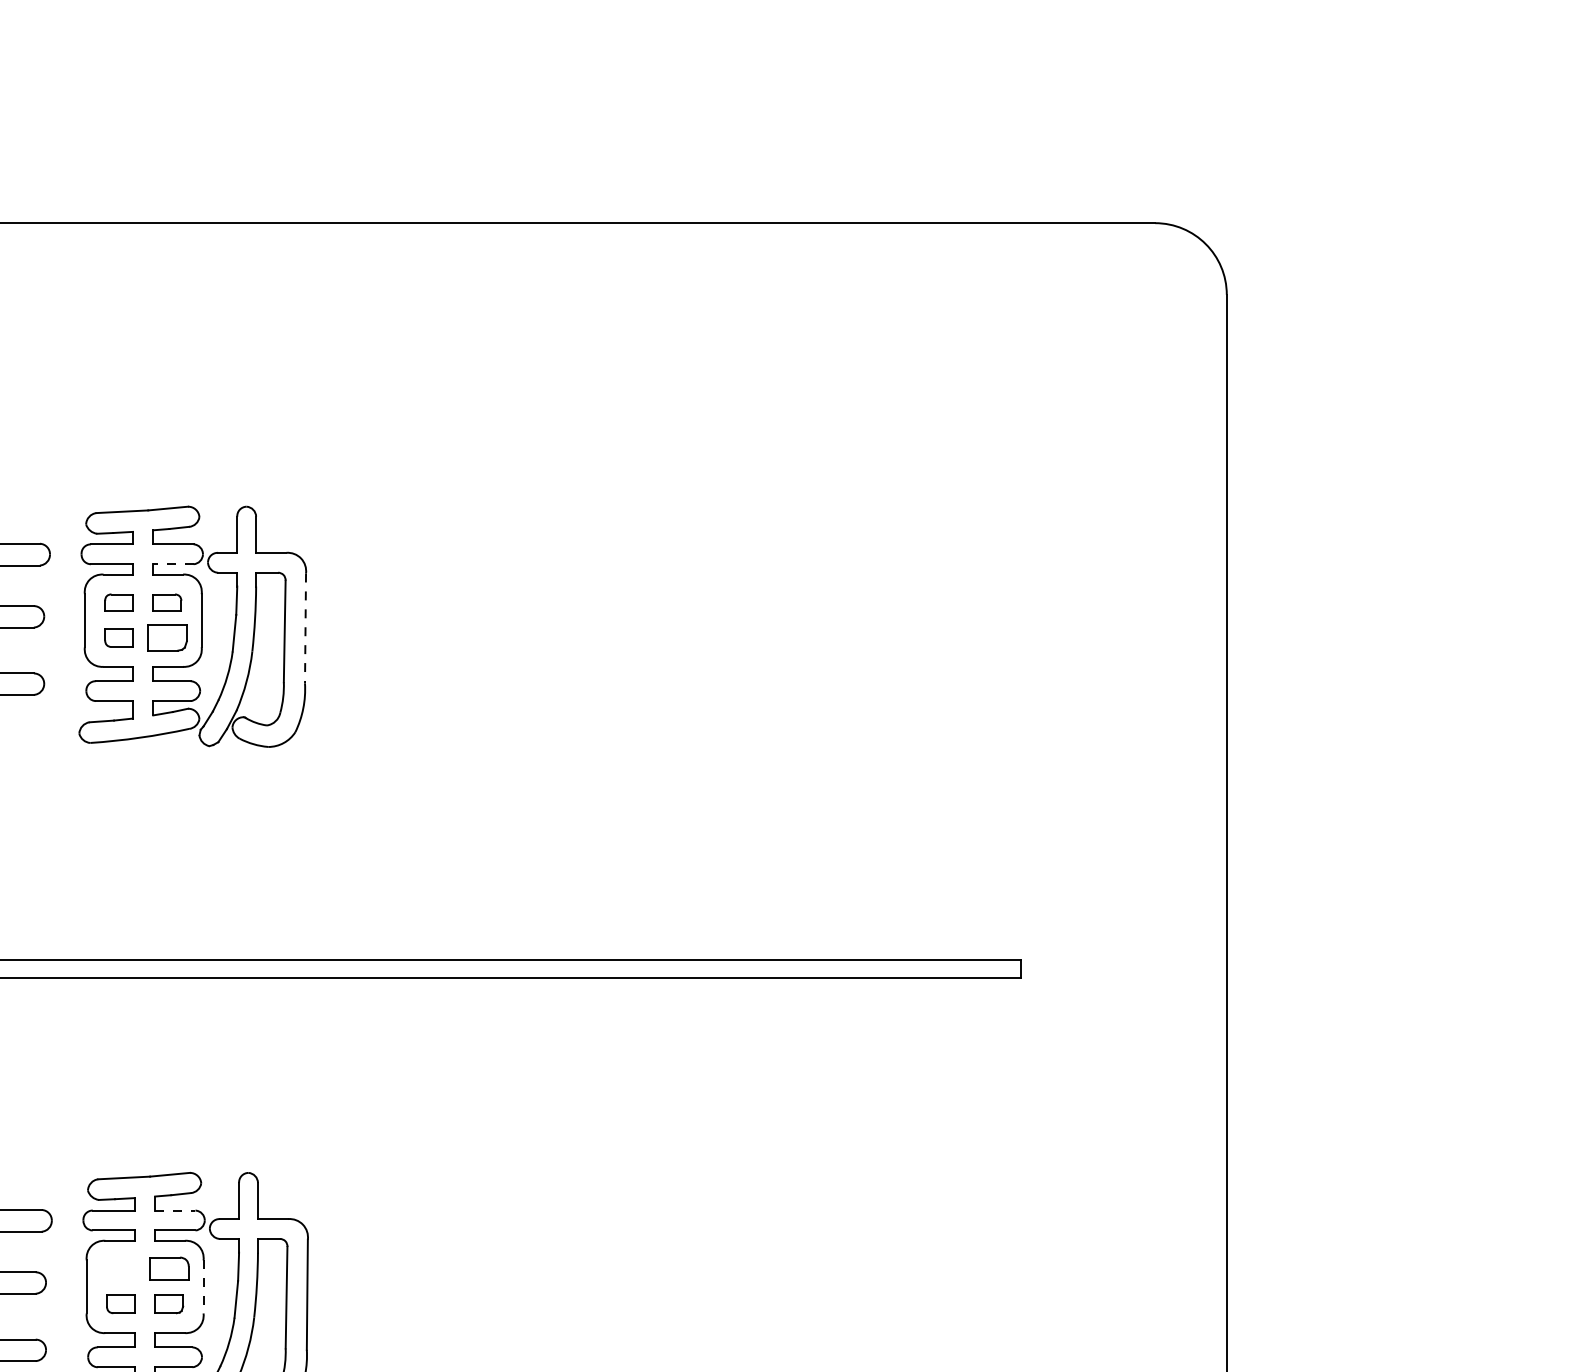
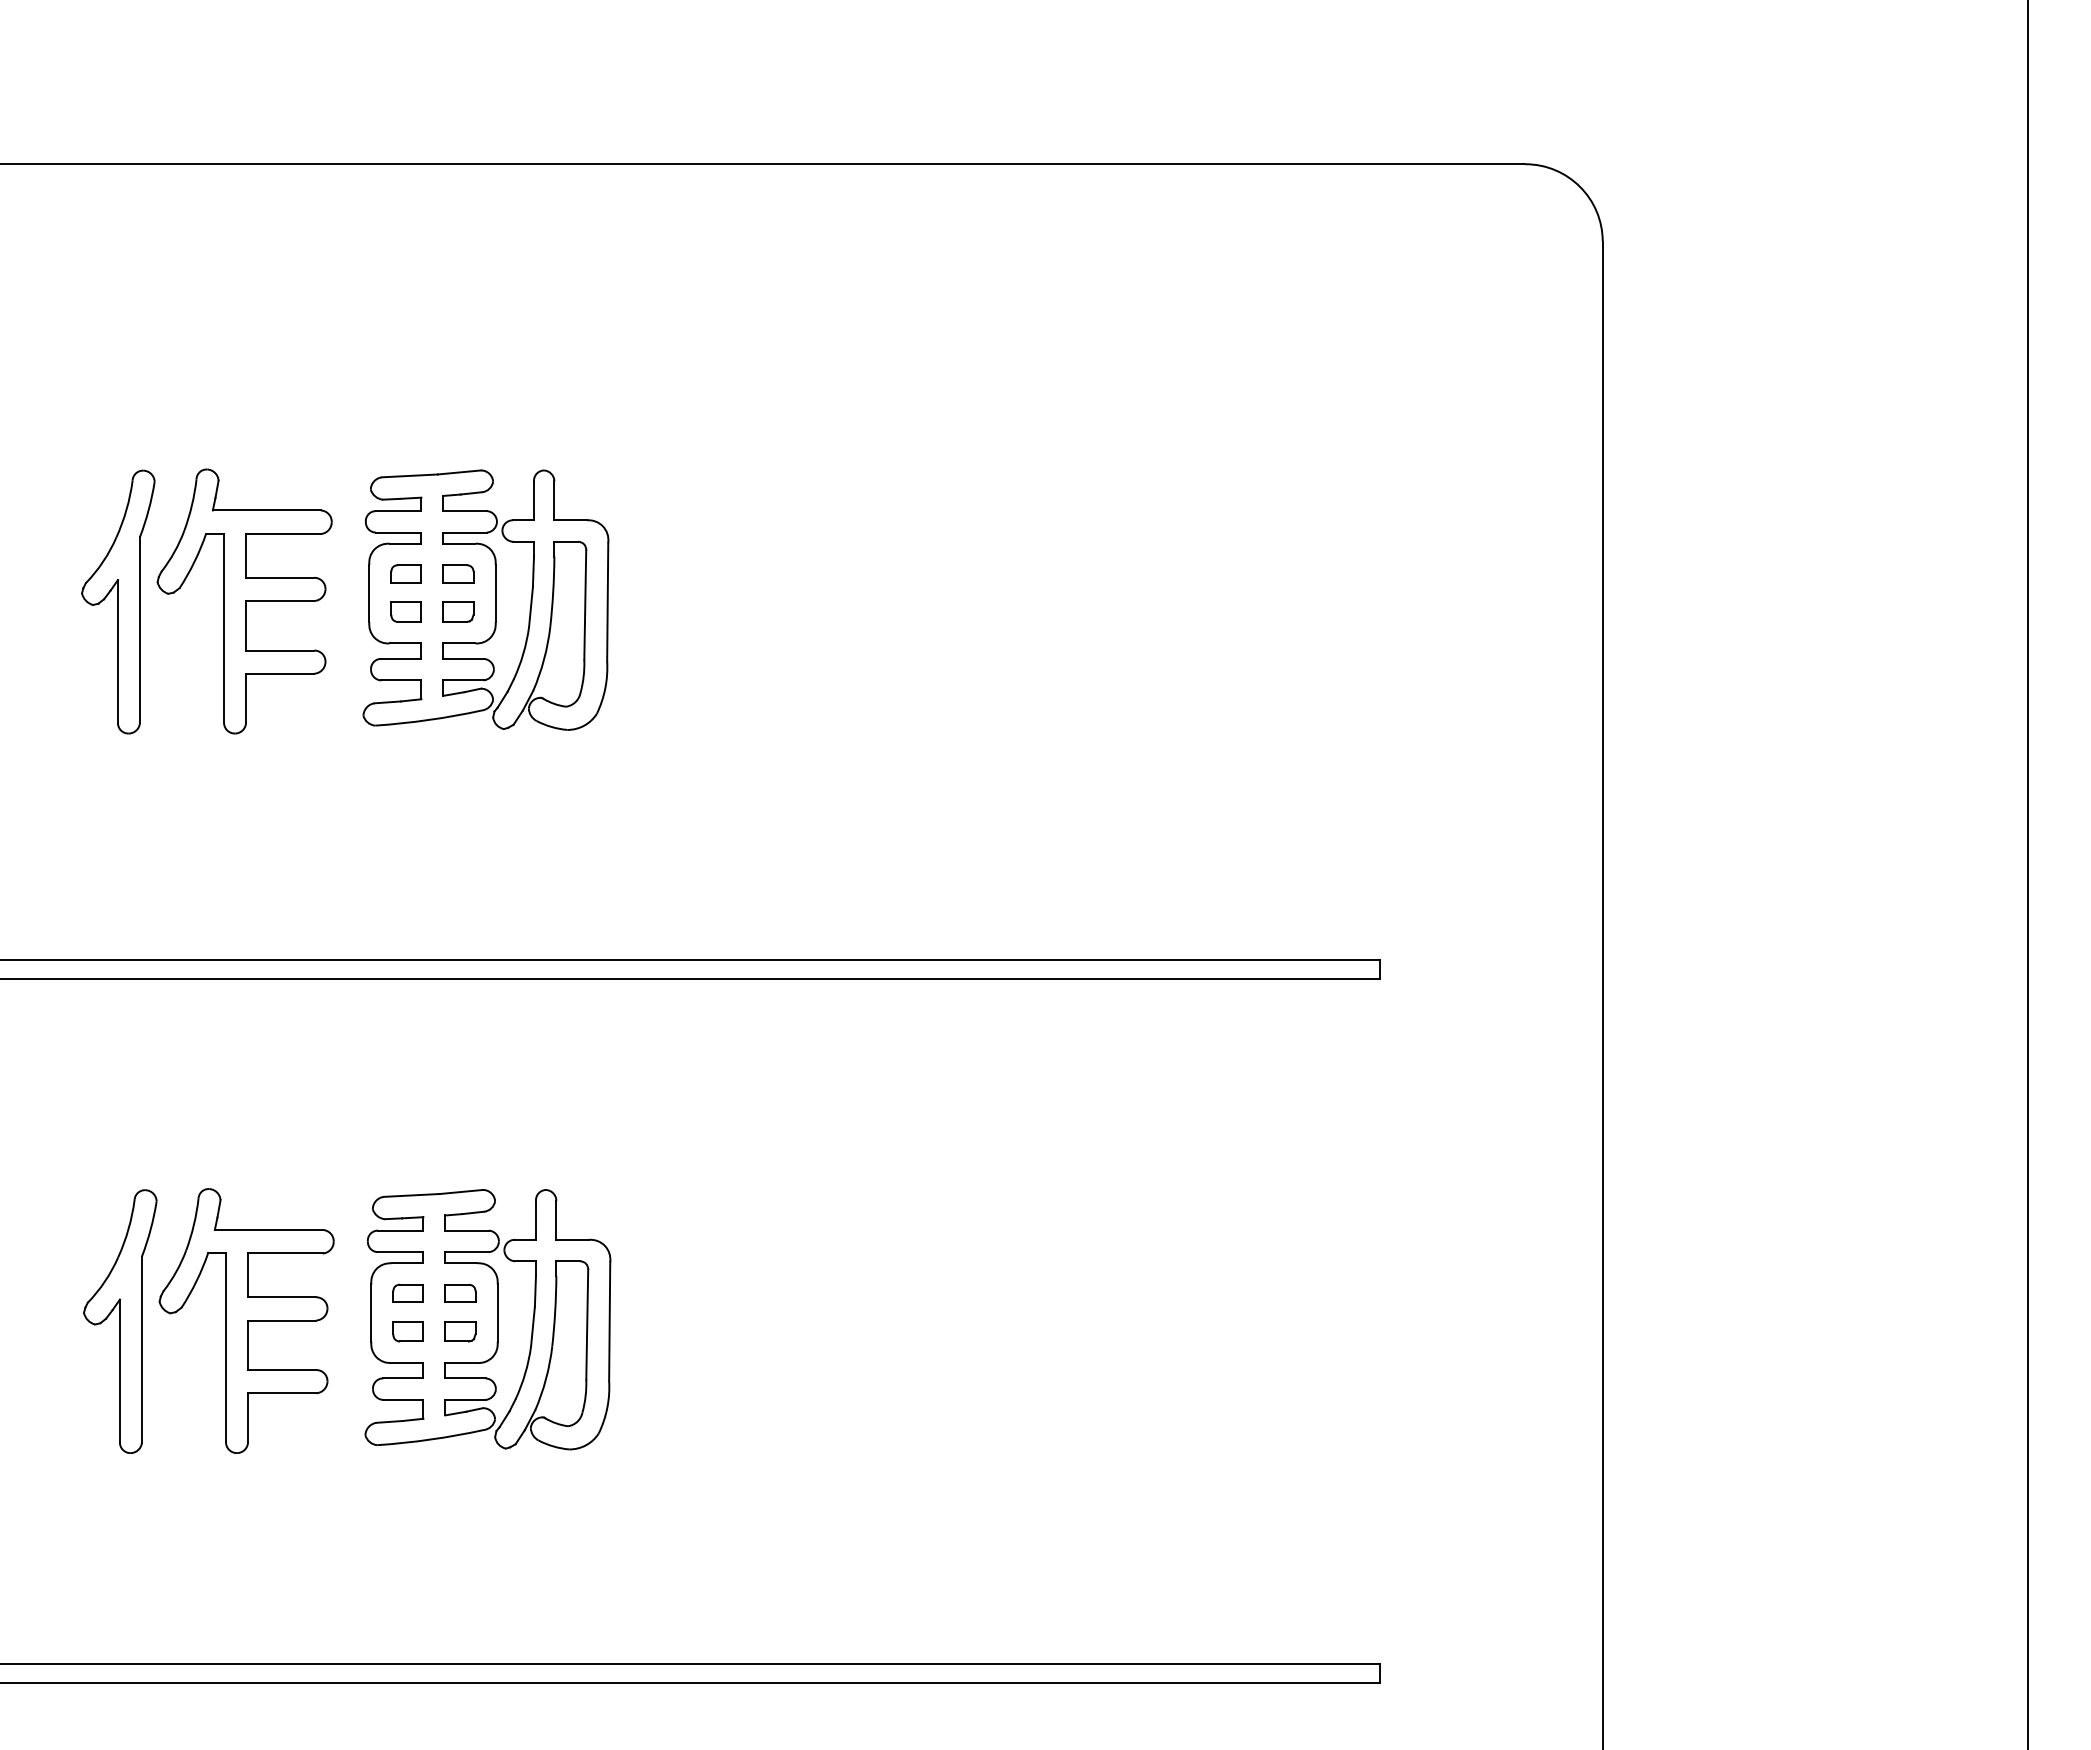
line: (173, 564) -> (465, 532), dashed -> solid
line: (305, 628) -> (607, 602), dashed -> solid
part: (167, 637) -> (458, 611), size x0.71
line: (175, 1210) -> (467, 1230), dashed -> solid
part: (120, 1267) -> (407, 1292), added
part: (169, 1267) -> (460, 1292), size x0.71
line: (203, 1287) -> (497, 1313), dashed -> solid

